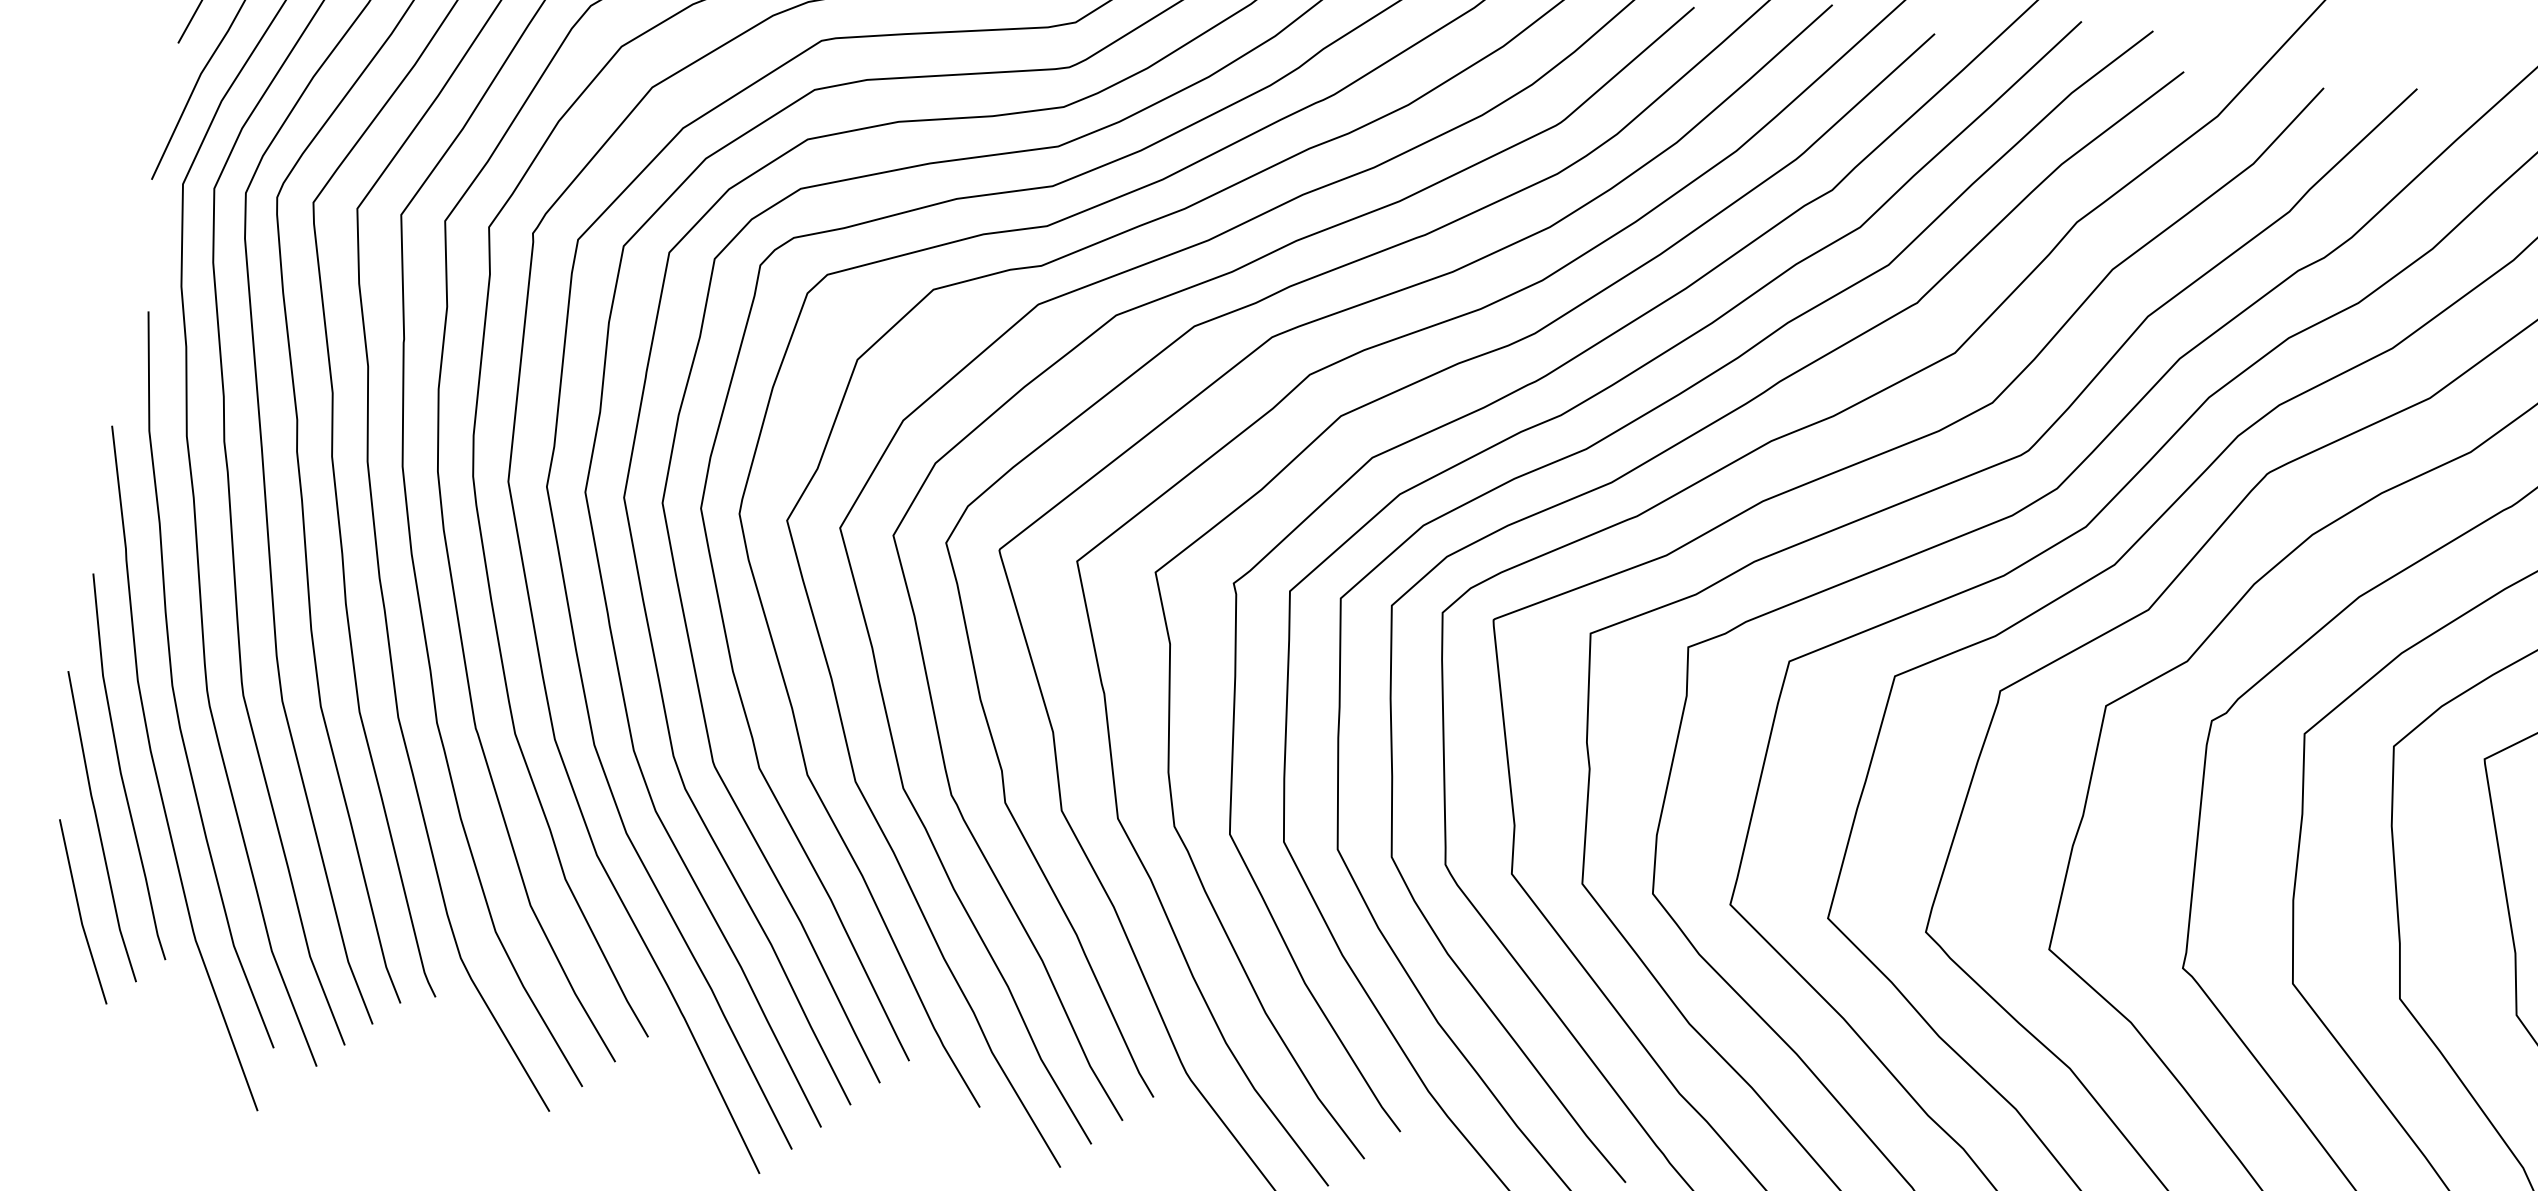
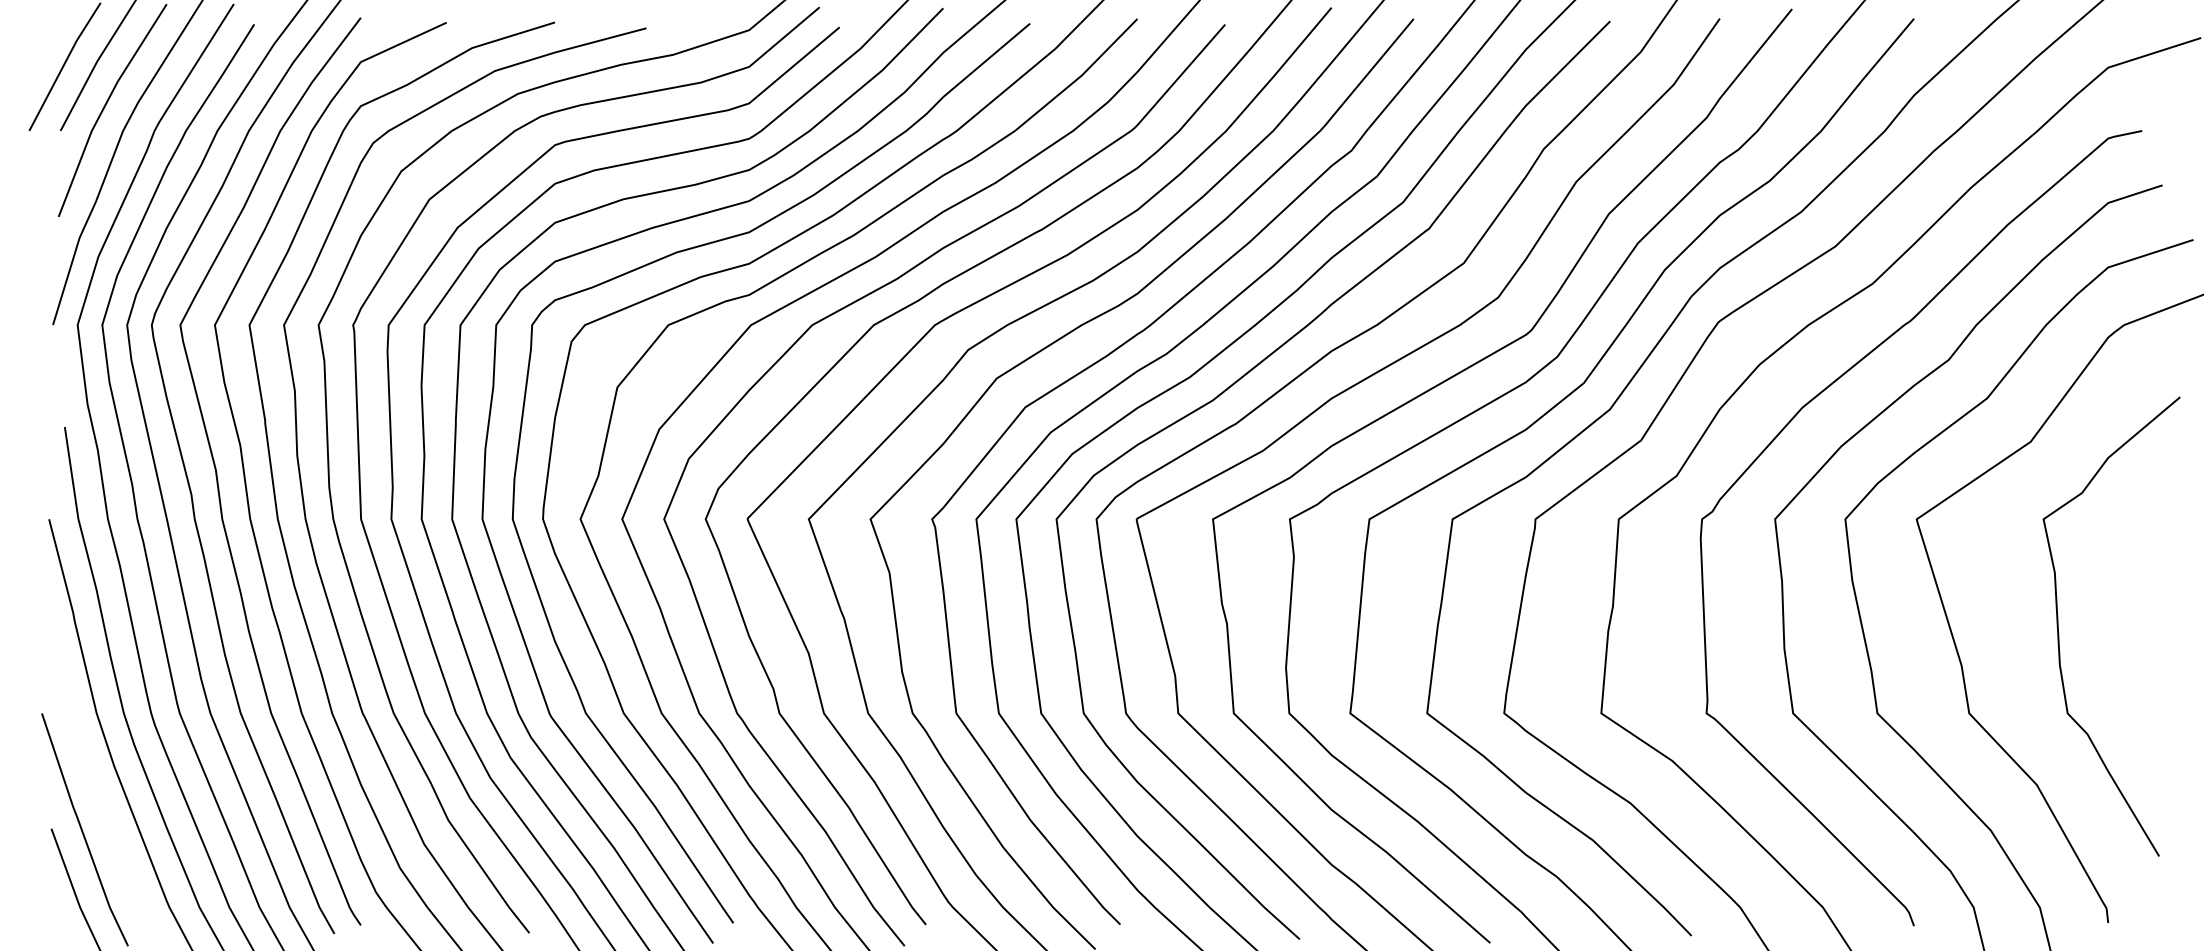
curve: (121, 768) -> (93, 782), removed

